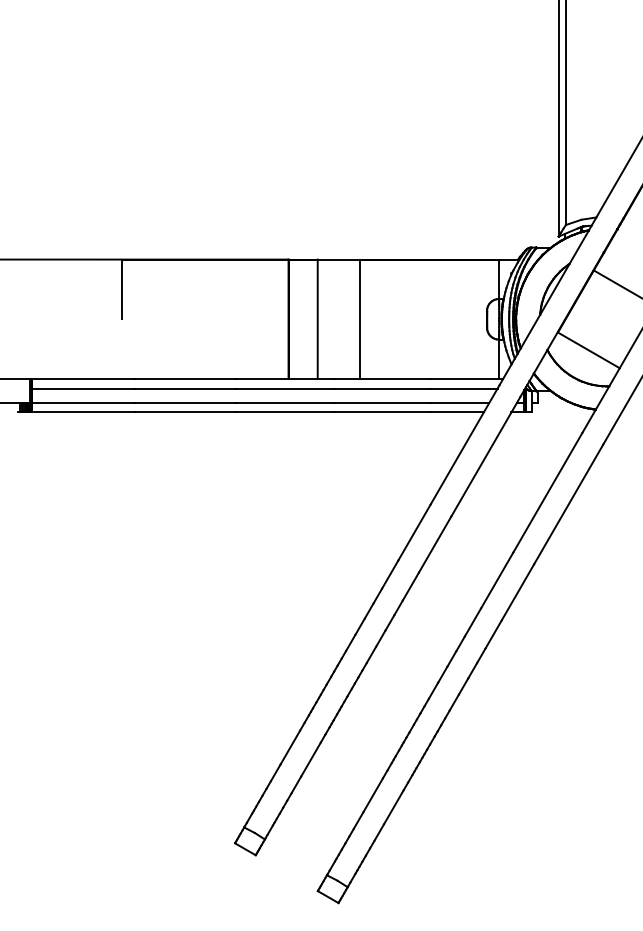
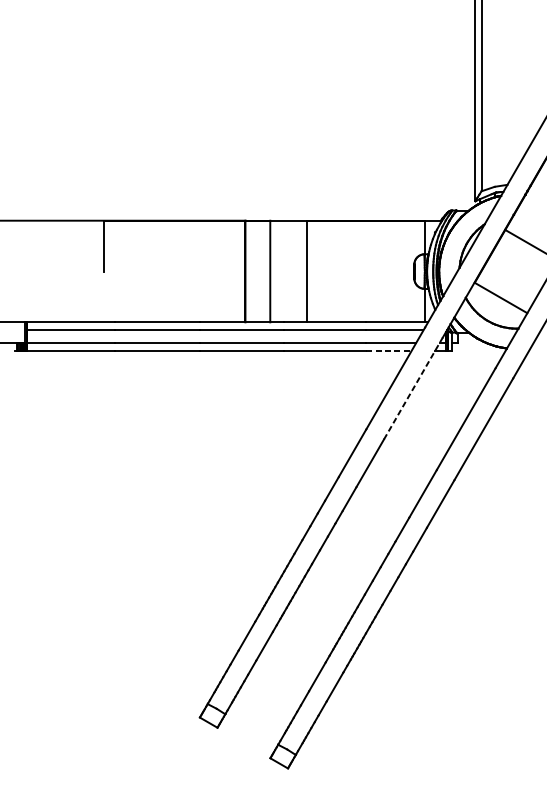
line: (457, 412) -> (389, 350), solid -> dashed
line: (486, 456) -> (413, 388), solid -> dashed

